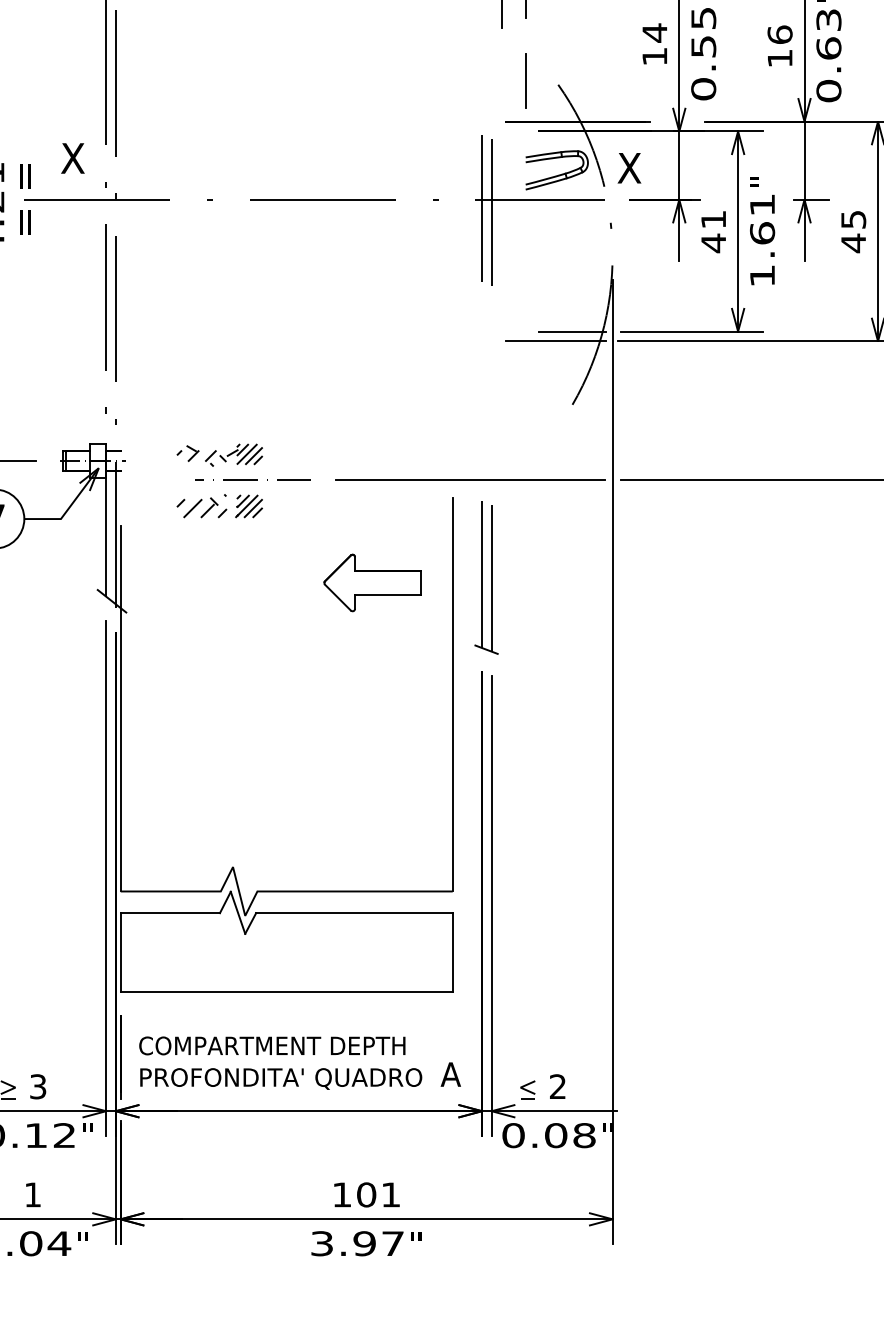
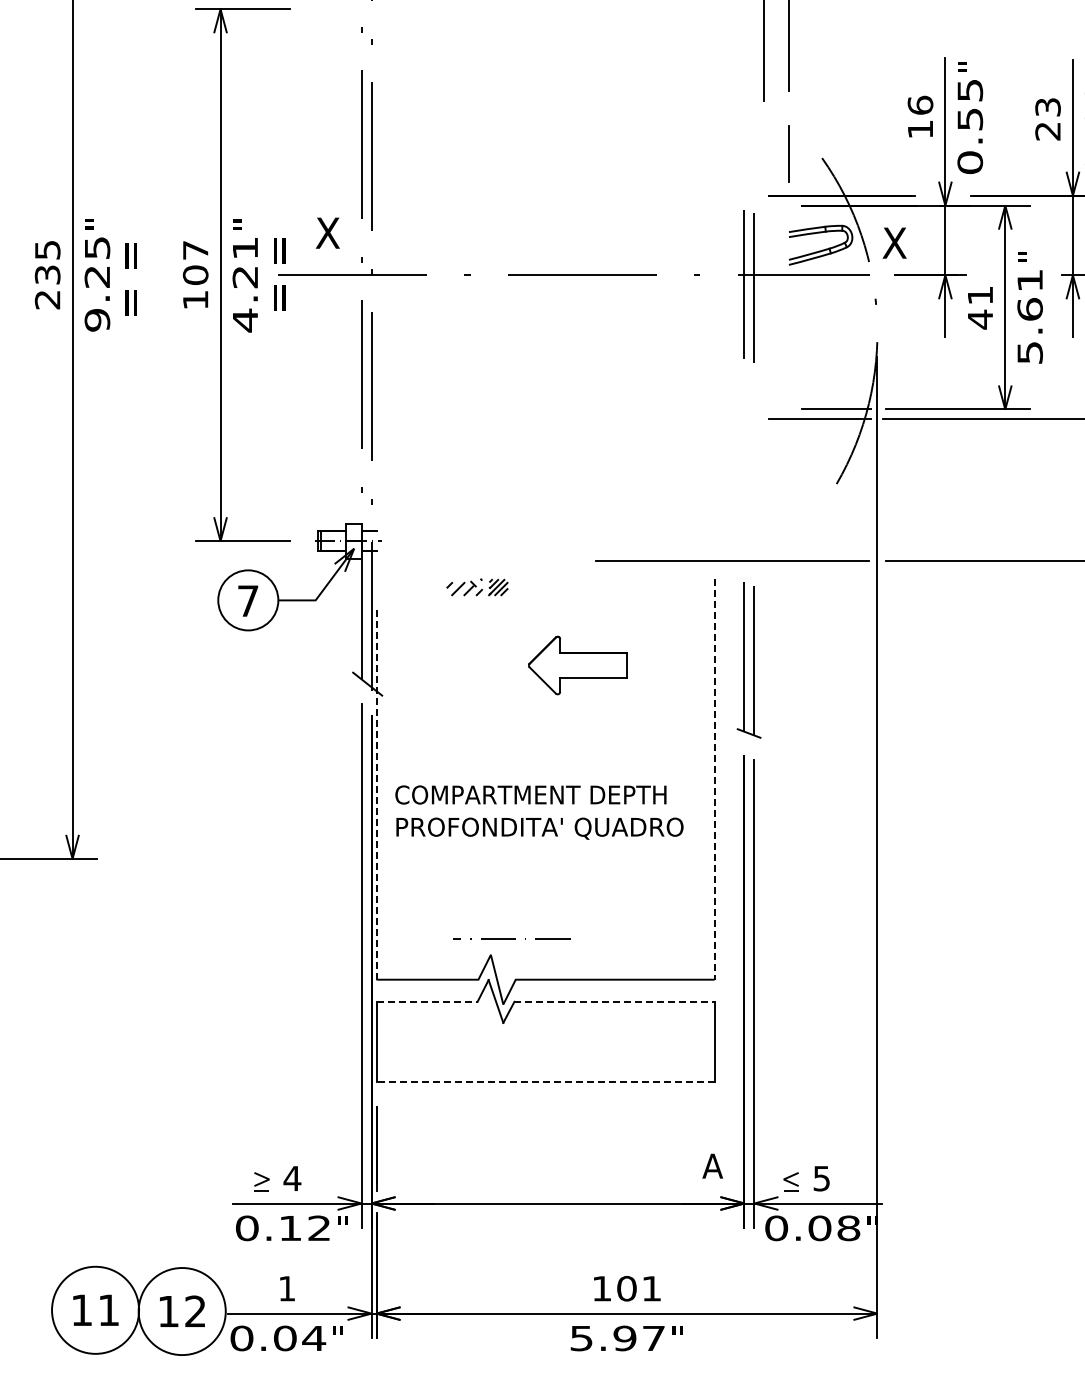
text: (654, 33) -> (920, 105), 14 -> 16
text: (779, 45) -> (1047, 118), 16 -> 23
text: (761, 275) -> (1029, 352), 1.61 -> 5.61
part: (219, 455) -> (477, 535), removed
line: (253, 479) -> (511, 938), moved
part: (219, 506) -> (477, 587), size x0.7
part: (372, 582) -> (577, 665), moved
line: (452, 694) -> (714, 779), solid -> dashed
line: (120, 708) -> (376, 793), solid -> dashed
line: (170, 912) -> (427, 1001), solid -> dashed
line: (355, 912) -> (615, 1001), solid -> dashed
line: (286, 991) -> (545, 1081), solid -> dashed
text: (280, 1063) -> (539, 812), moved
text: (38, 1086) -> (292, 1178), 3 -> 4
text: (557, 1086) -> (821, 1178), 2 -> 5
text: (321, 1242) -> (581, 1337), 3.97 -> 5.97

